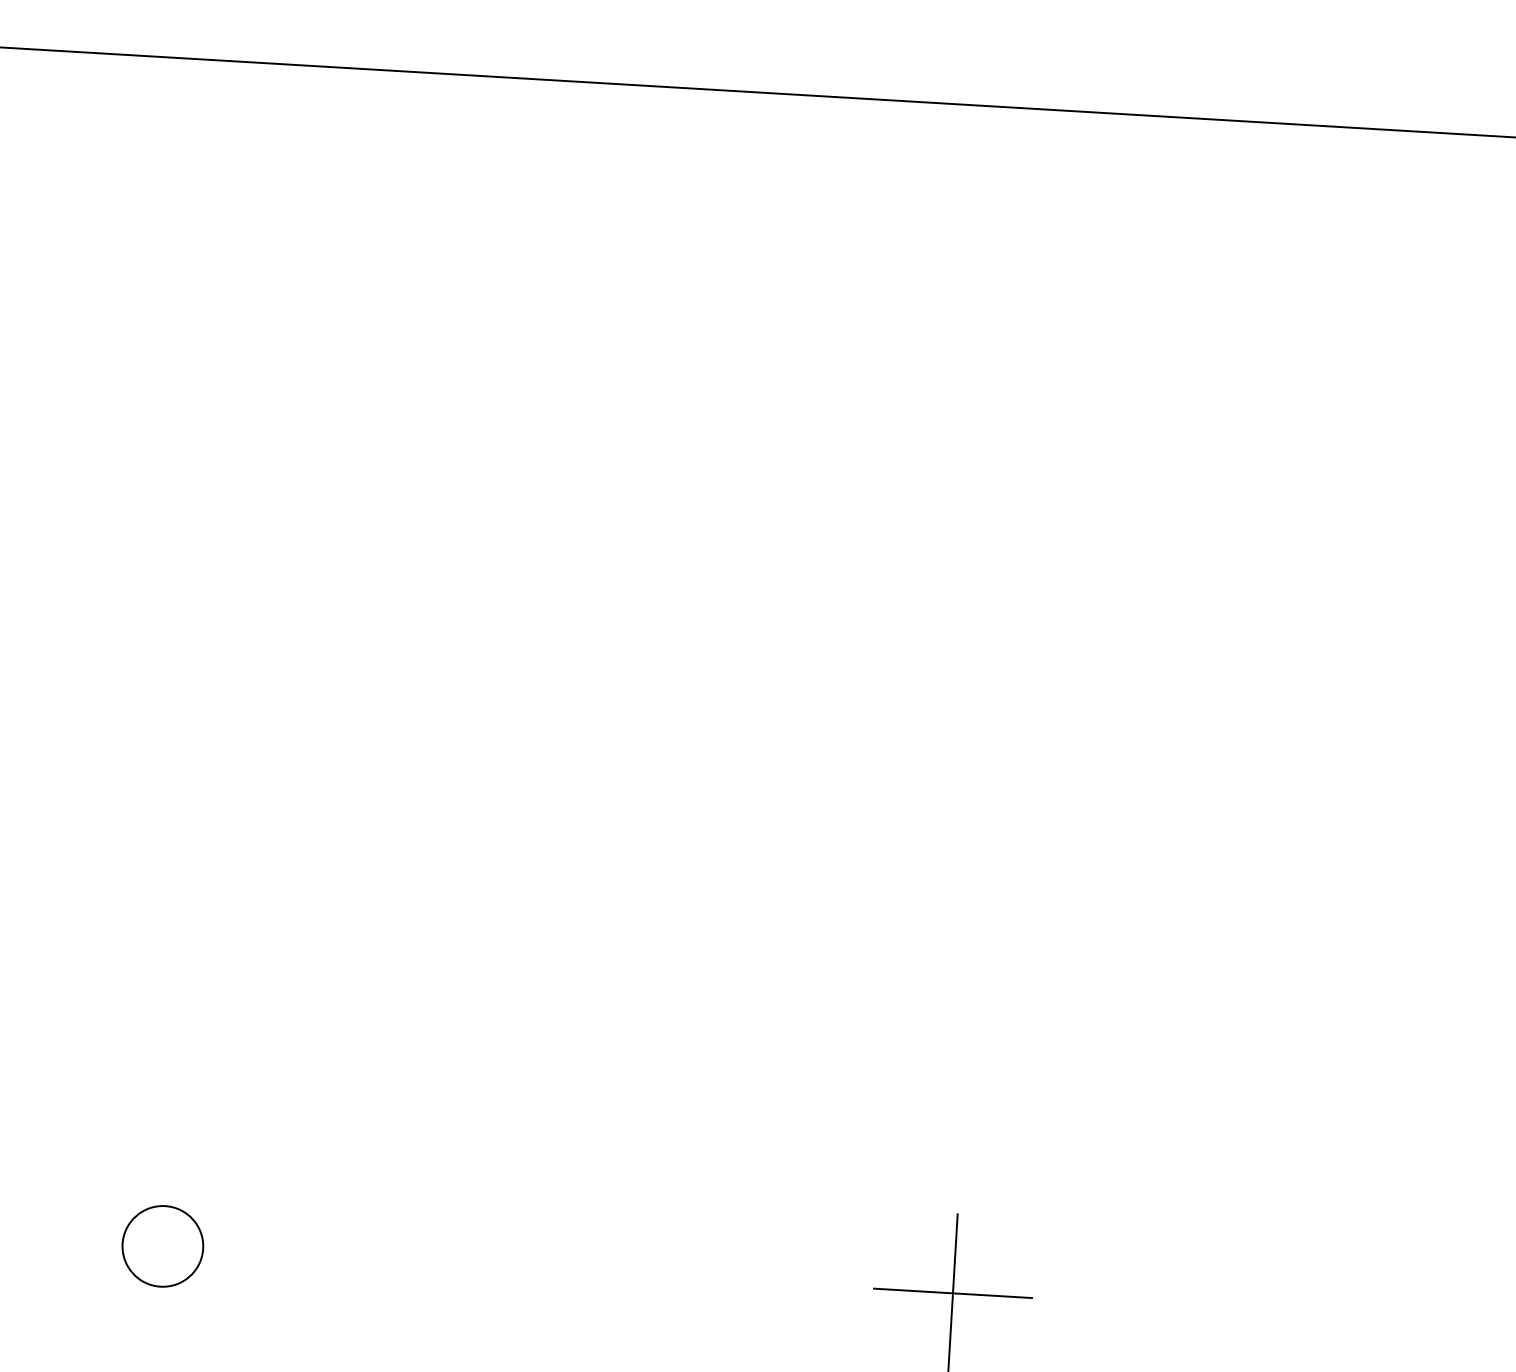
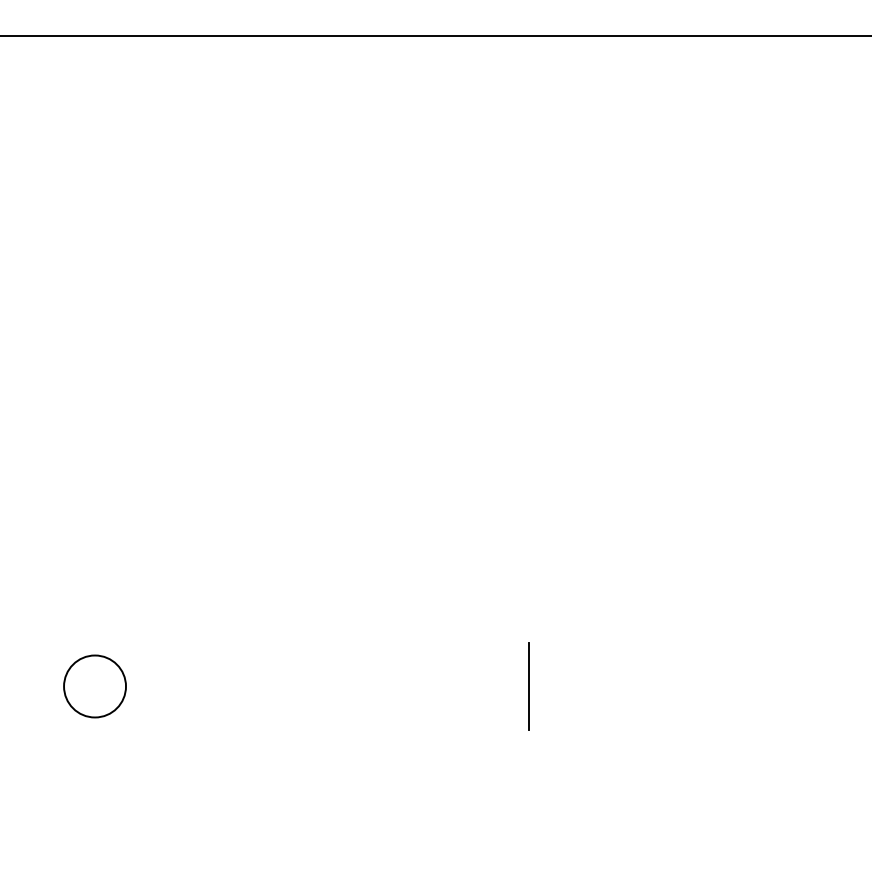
circle: (161, 1246) -> (94, 686), size x1.4
line: (952, 1293) -> (528, 686), removed

